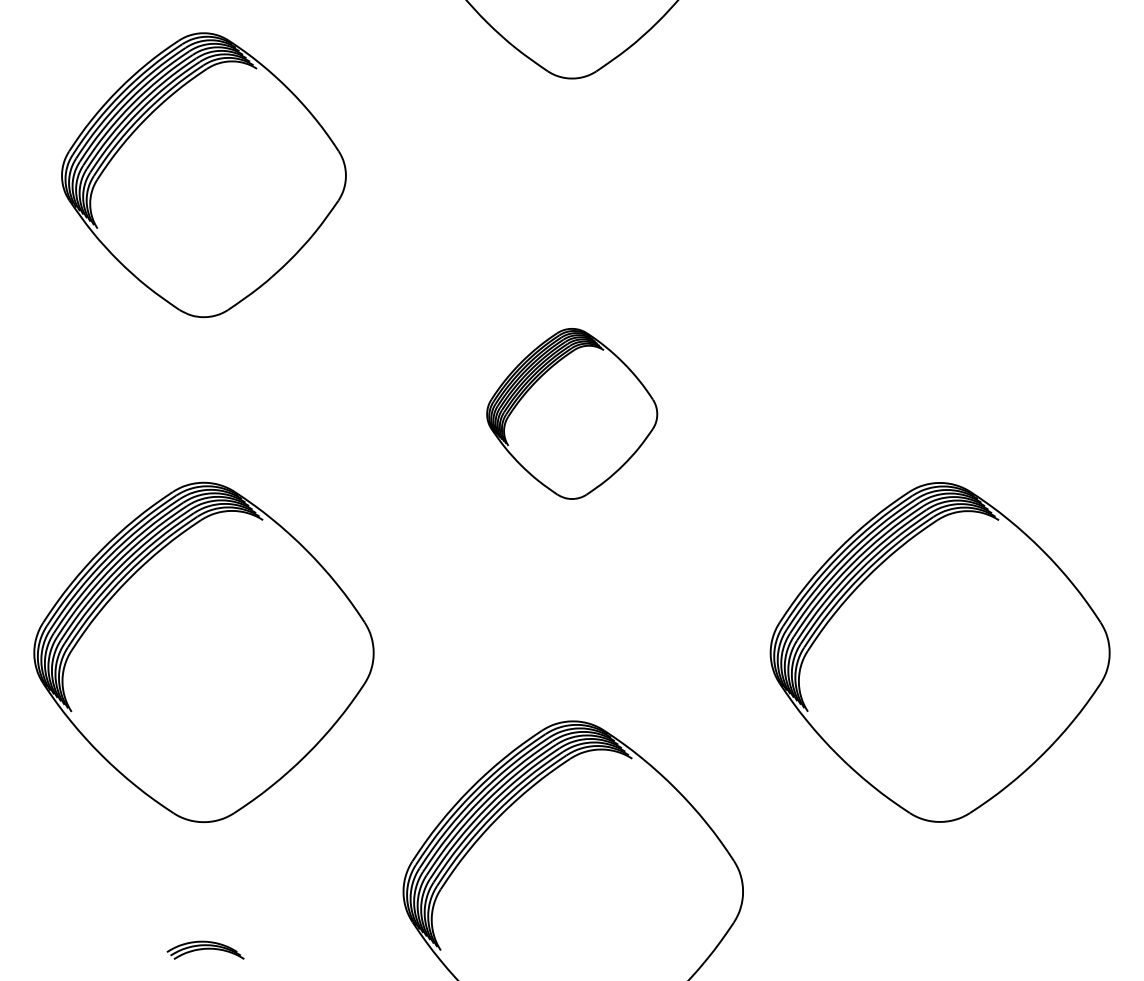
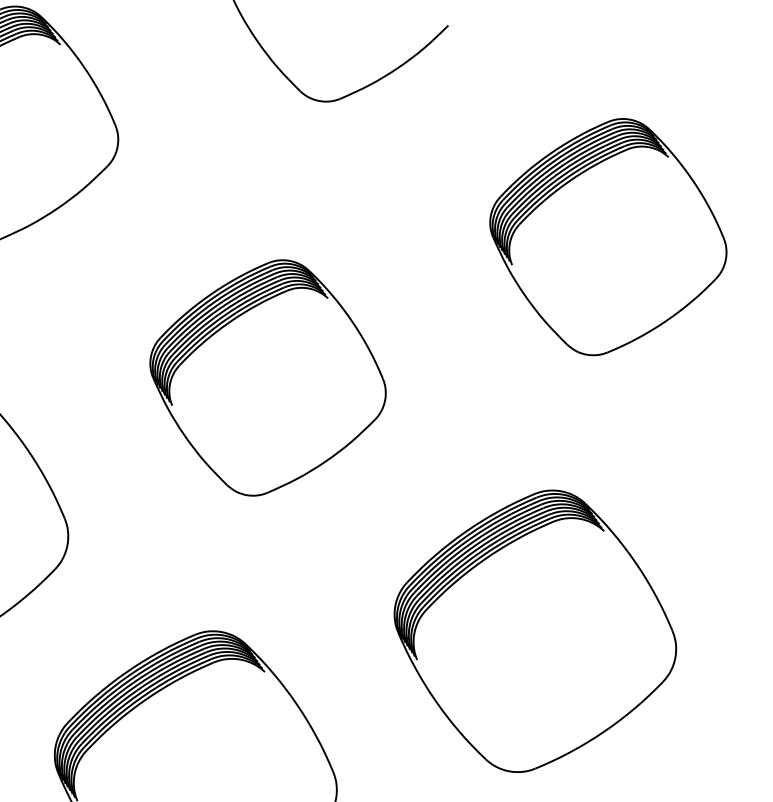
part: (940, 175) -> (608, 237), added
part: (571, 413) -> (267, 377), size x1.67

